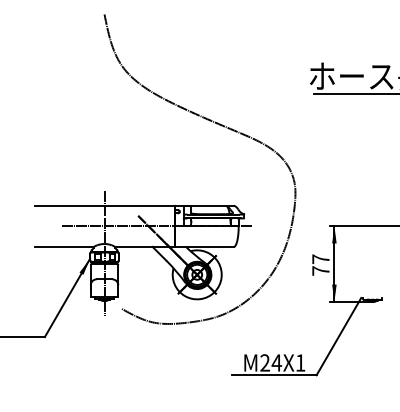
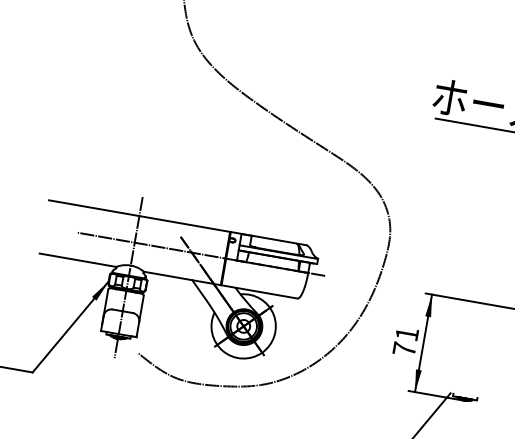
text: (320, 259) -> (406, 334), 77 -> 71

